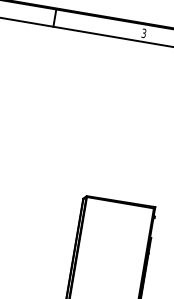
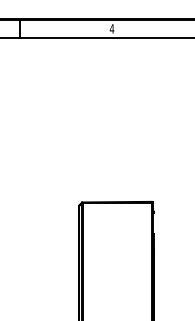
text: (143, 32) -> (111, 28), 3 -> 4

